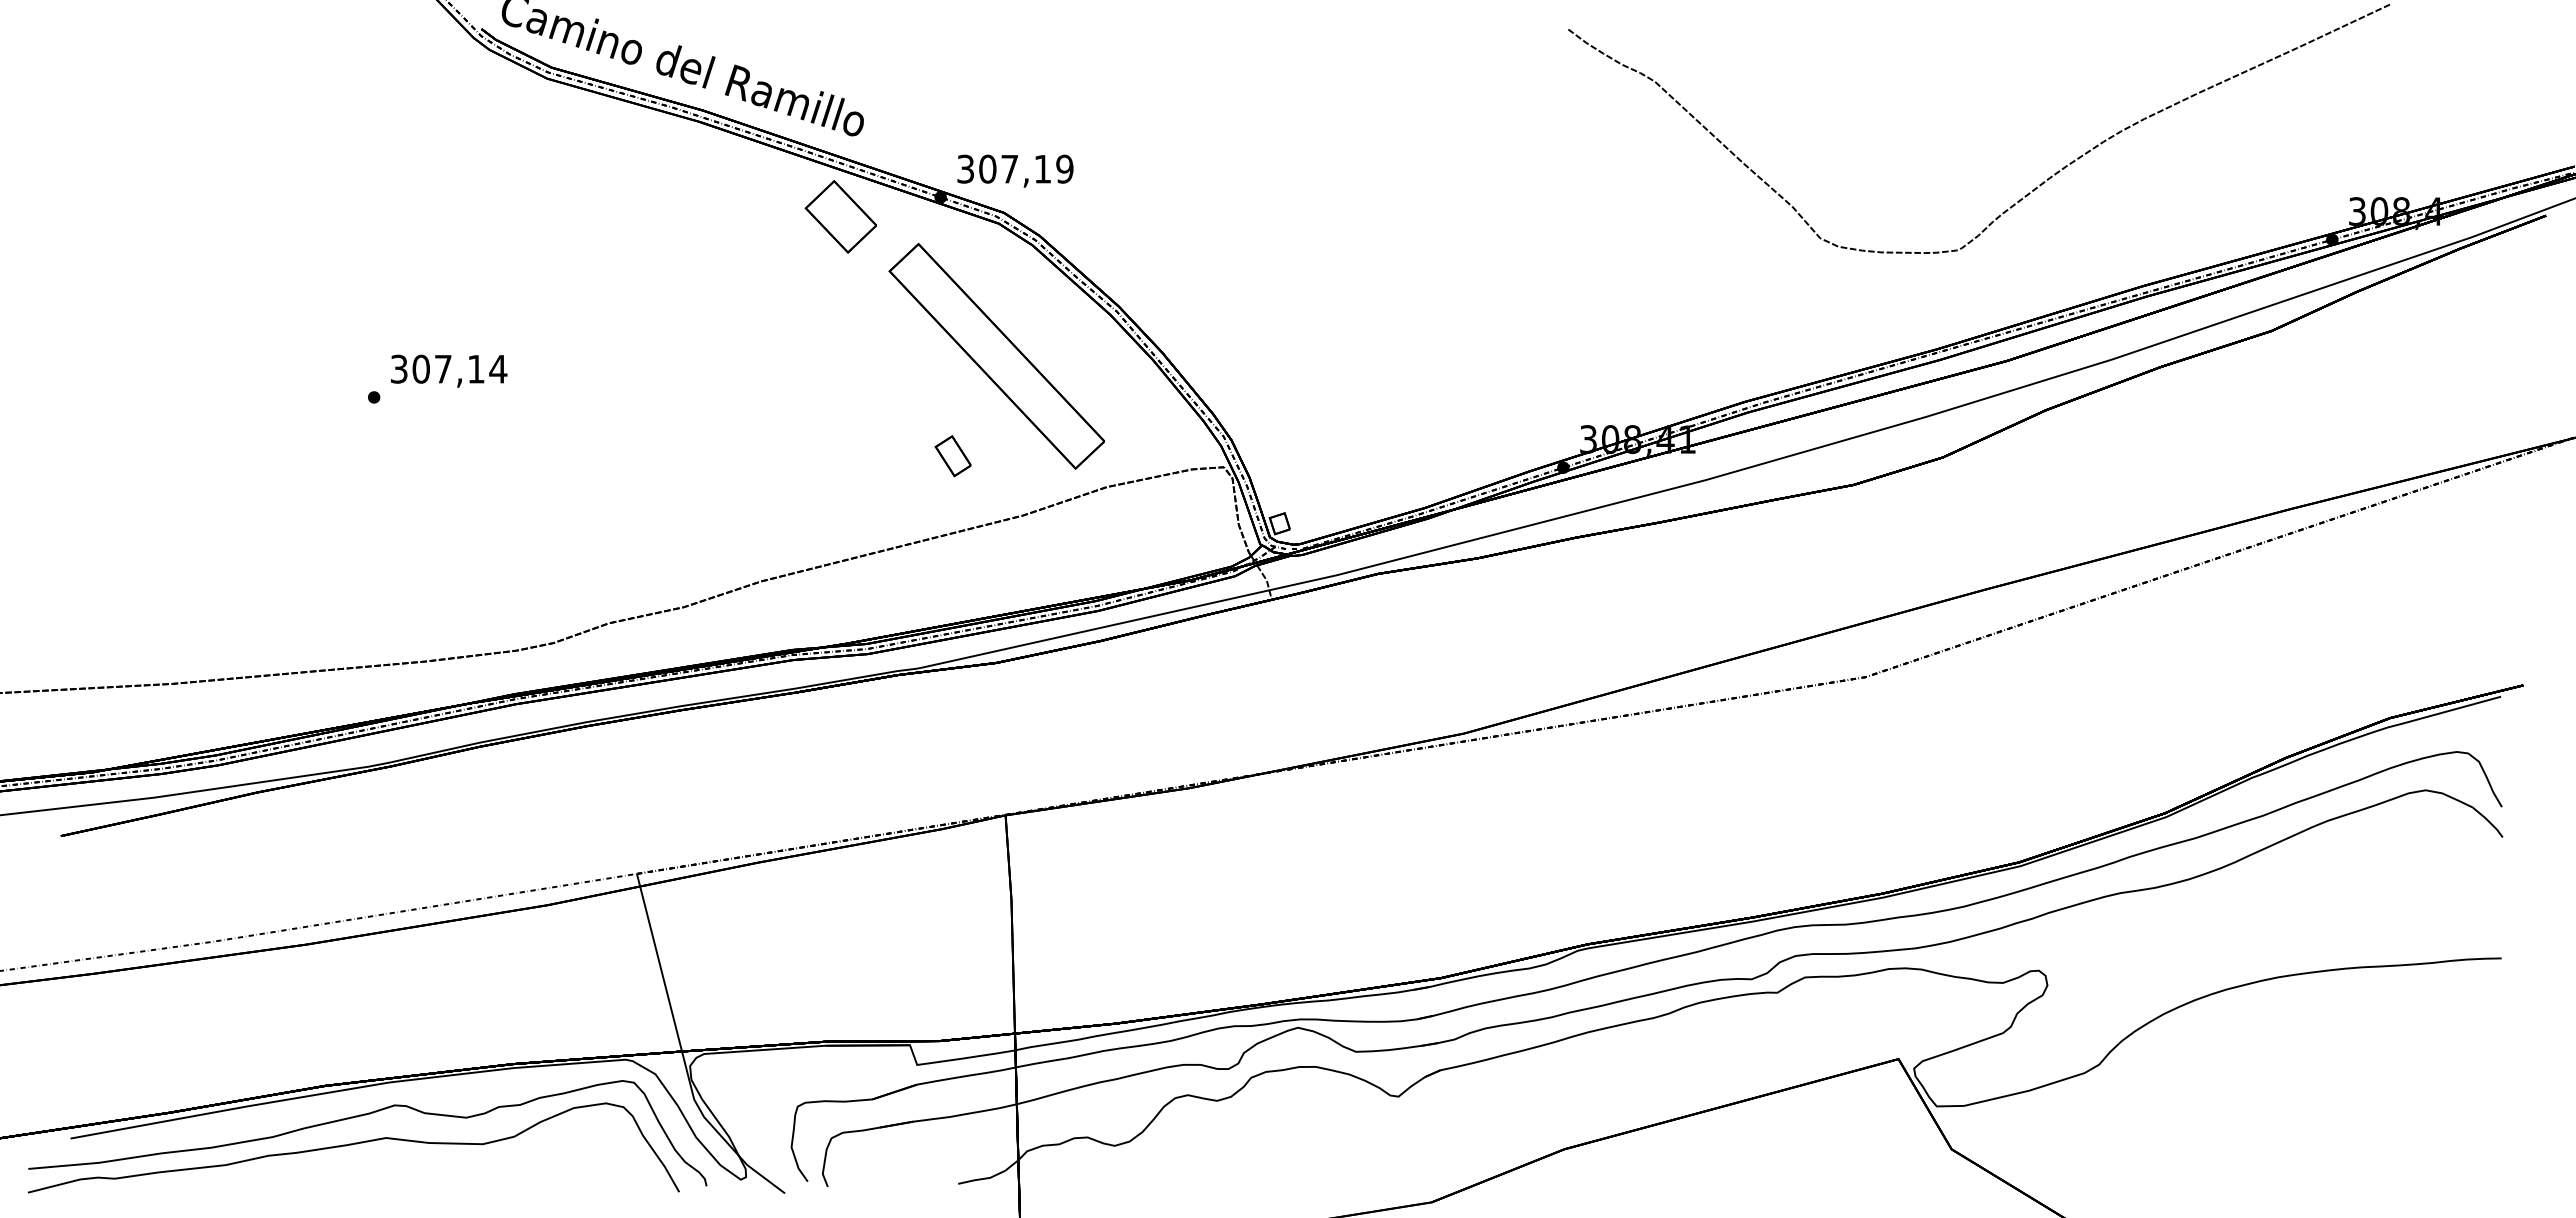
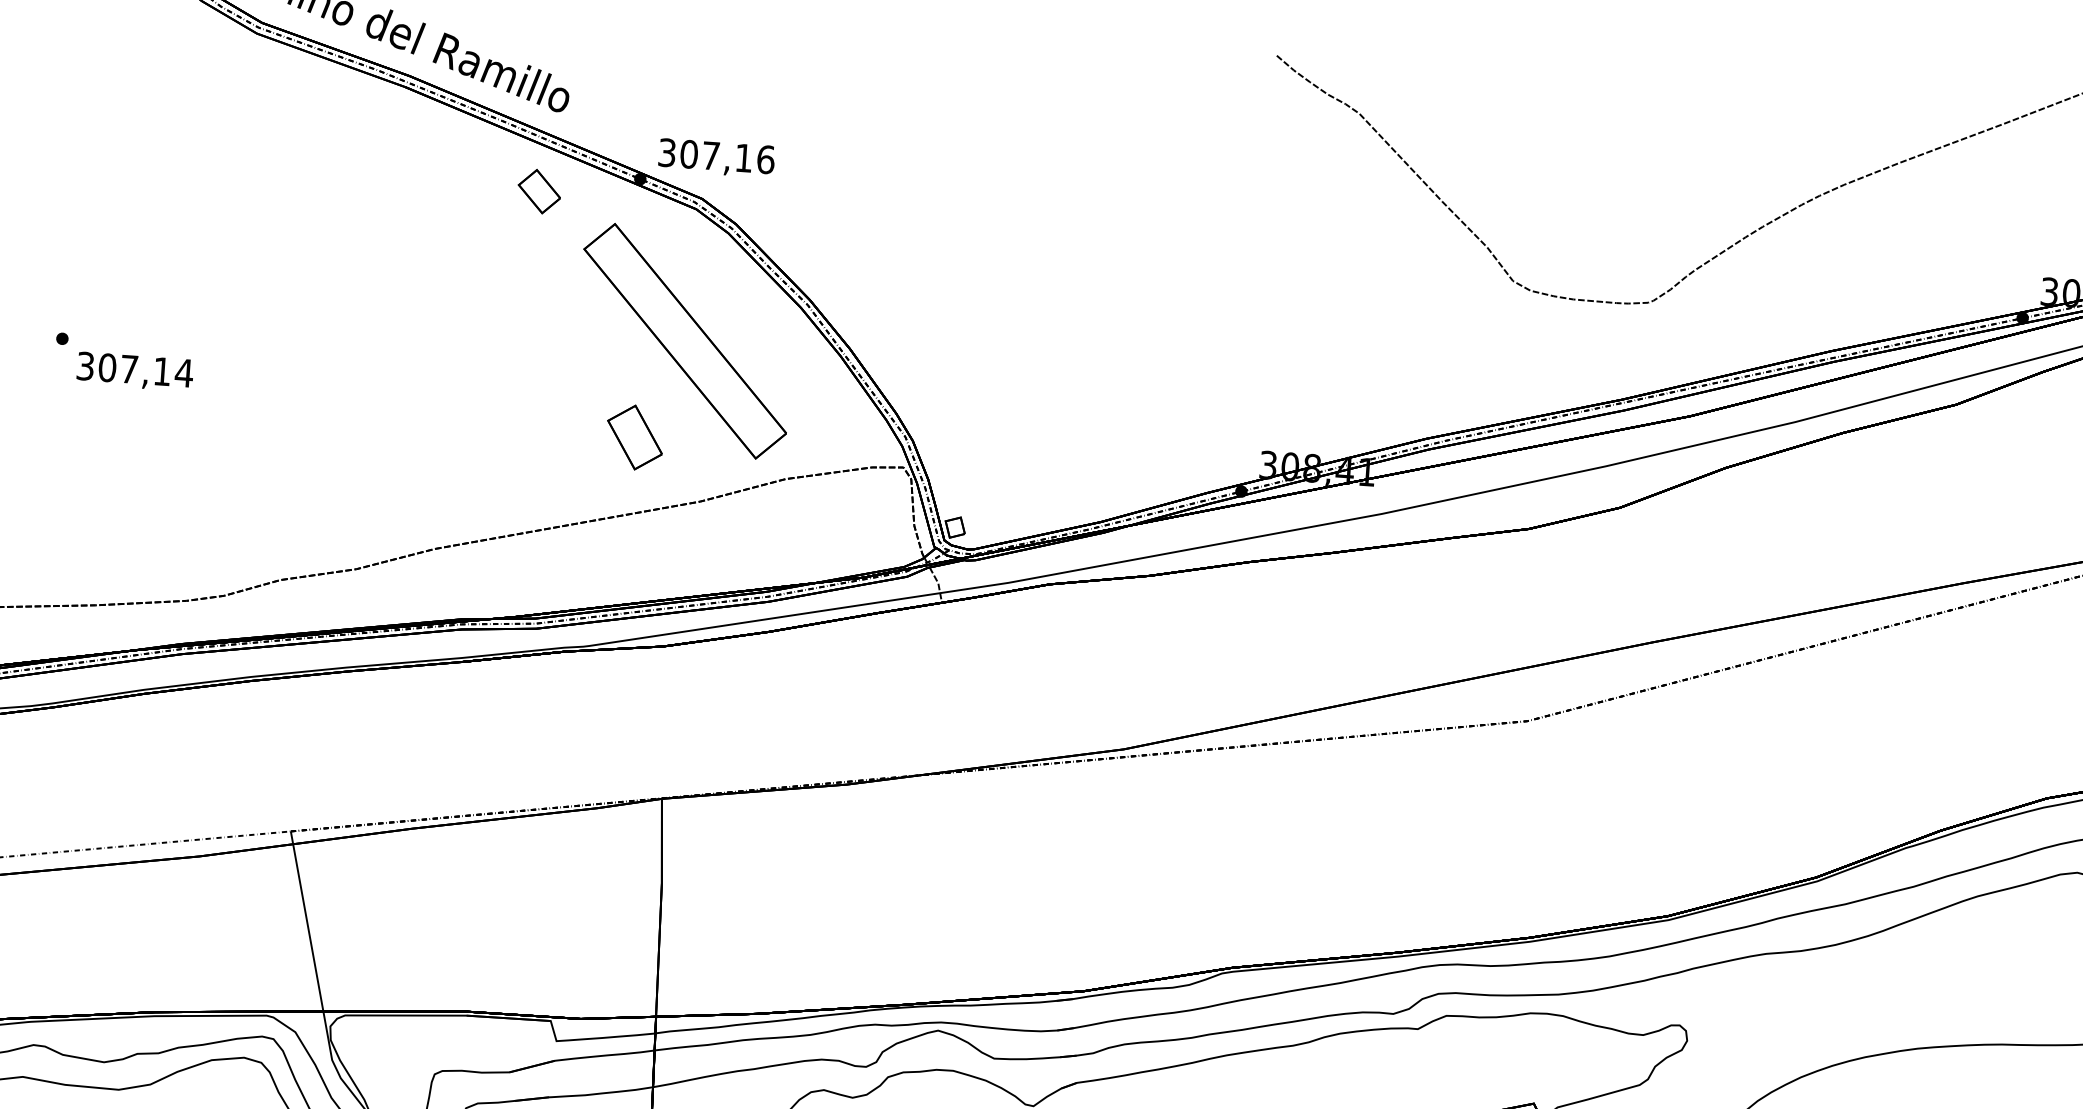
text: (1064, 168) -> (765, 159), 307,19 -> 307,16
part: (840, 216) -> (539, 191), size x0.6
text: (449, 370) -> (135, 371), moved
part: (952, 456) -> (634, 437), size x1.6

